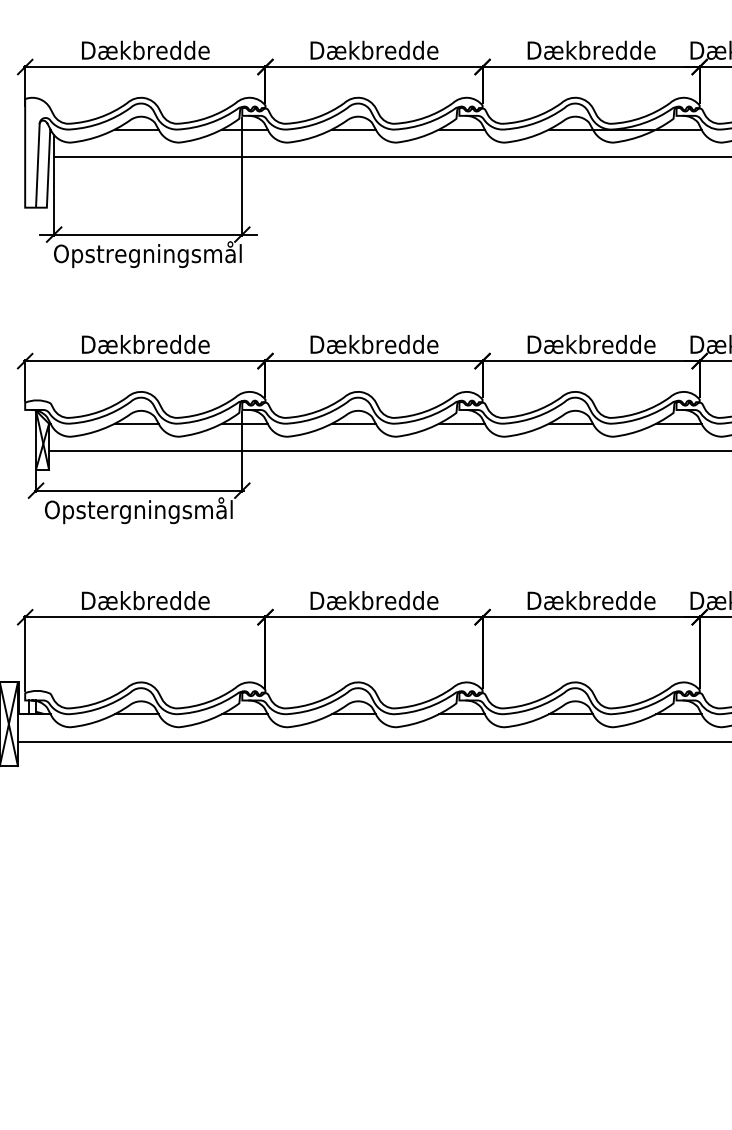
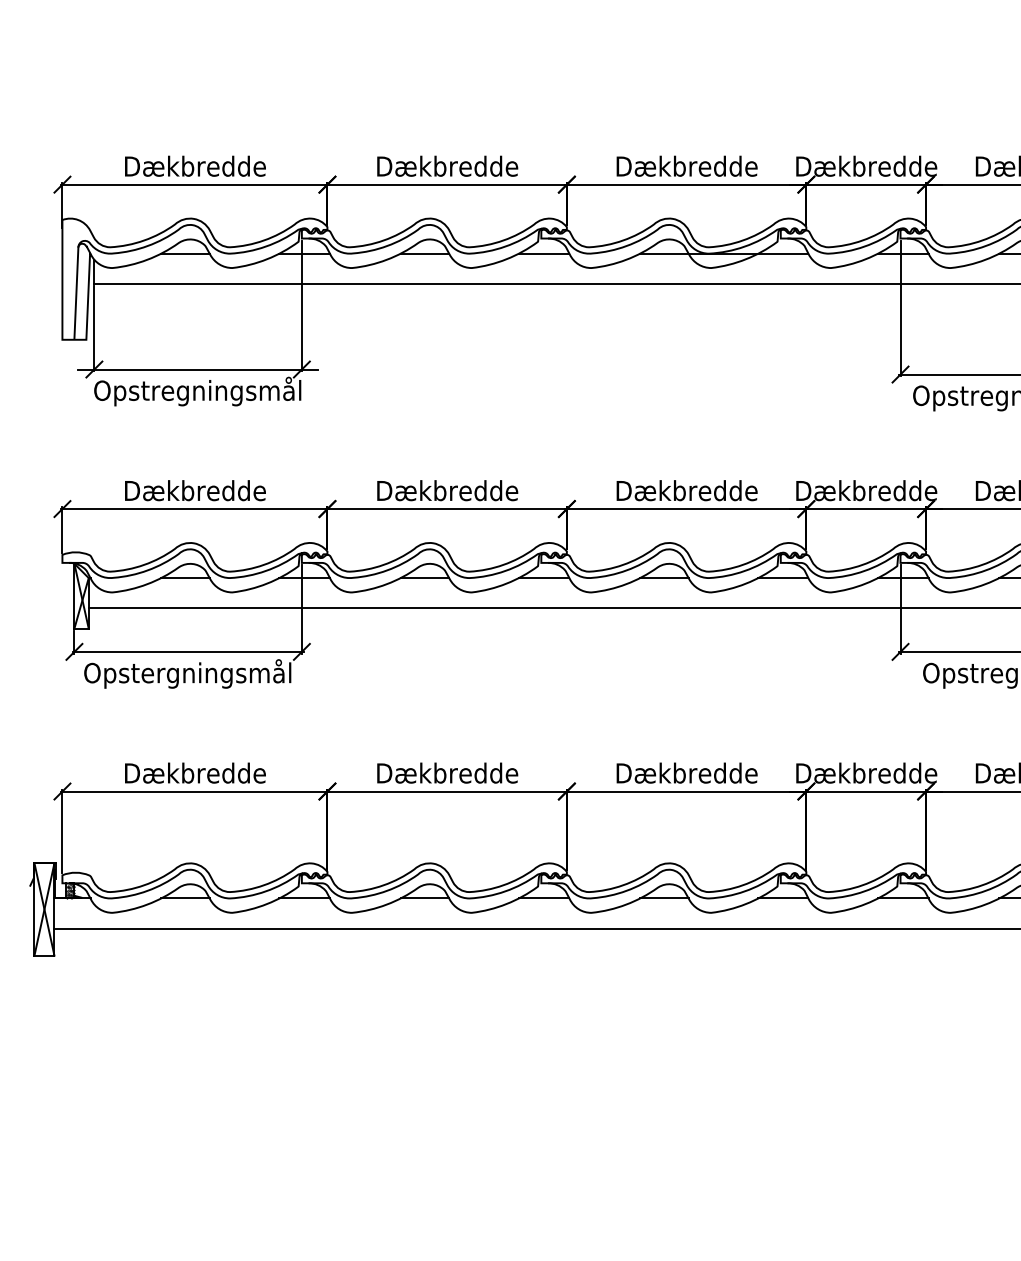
hatch: (32, 707) -> (70, 890), added

